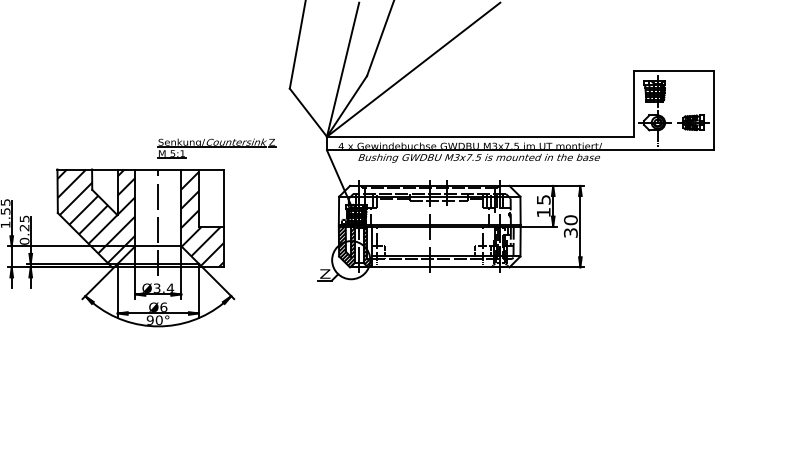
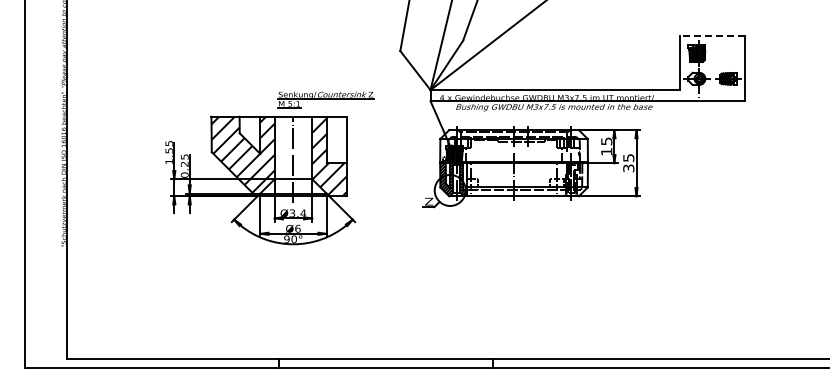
line: (673, 70) -> (712, 36), solid -> dashed
part: (216, 148) -> (325, 99), moved
text: (570, 220) -> (628, 158), 30 -> 35

